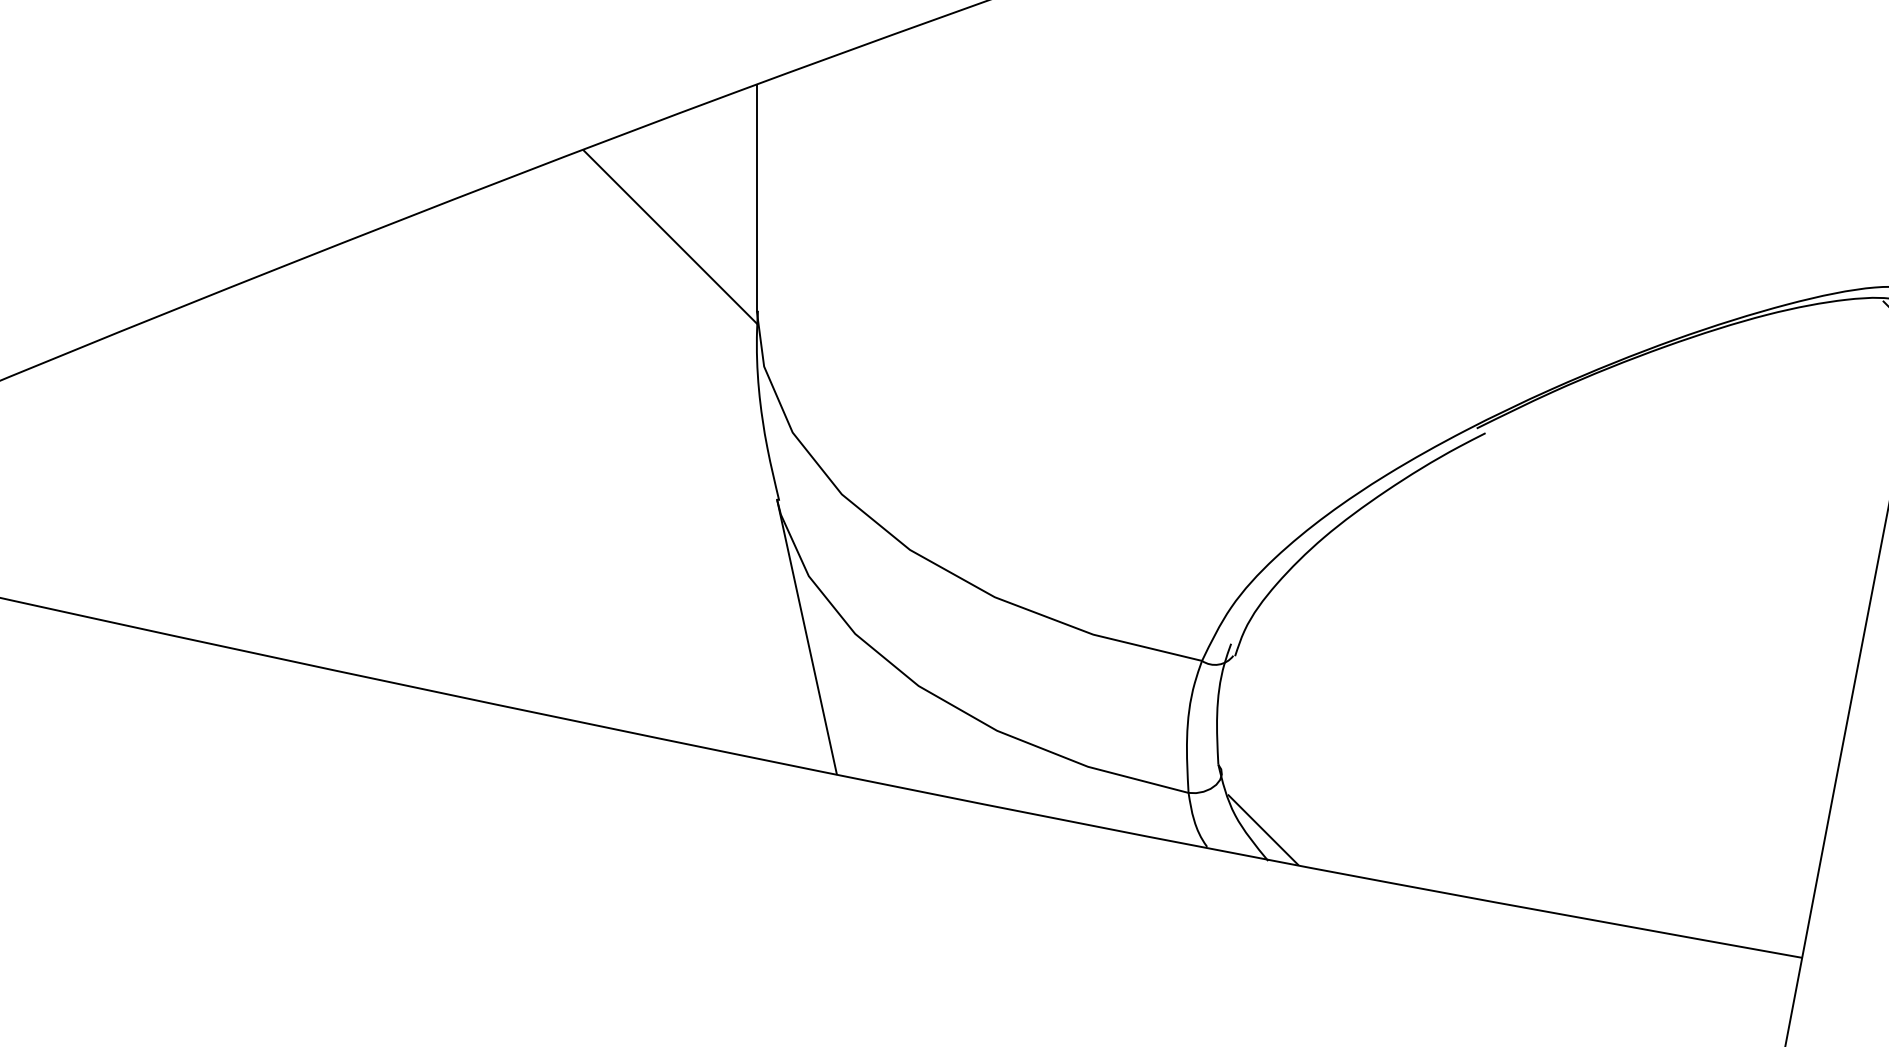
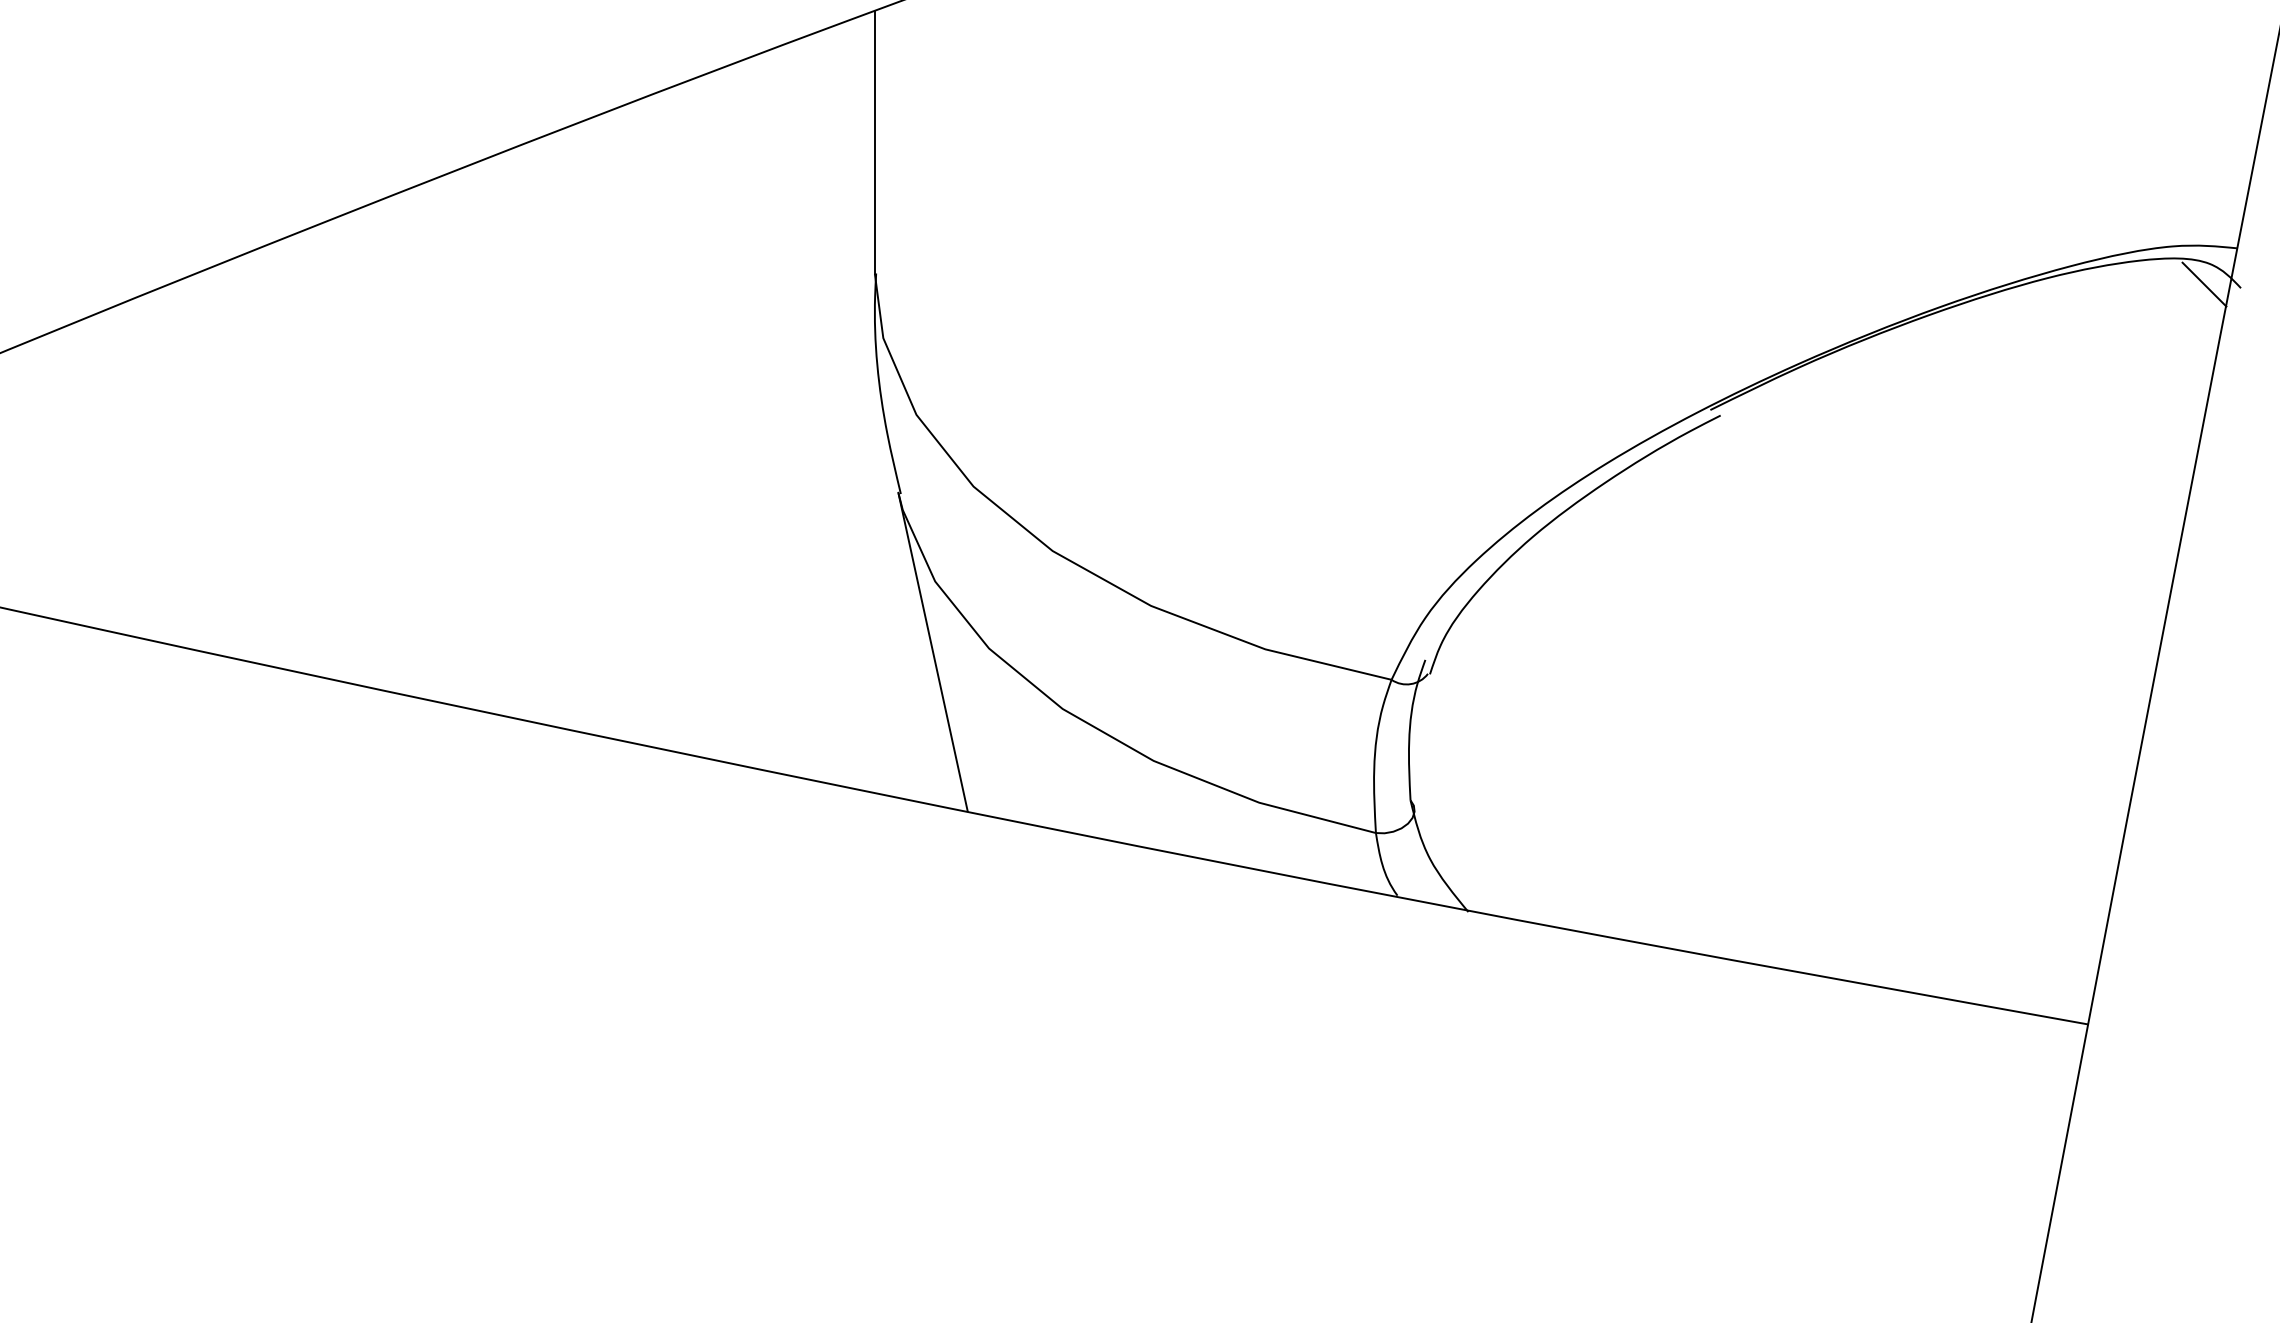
line: (670, 236) -> (774, 187), removed
line: (1263, 829) -> (1462, 875), removed

